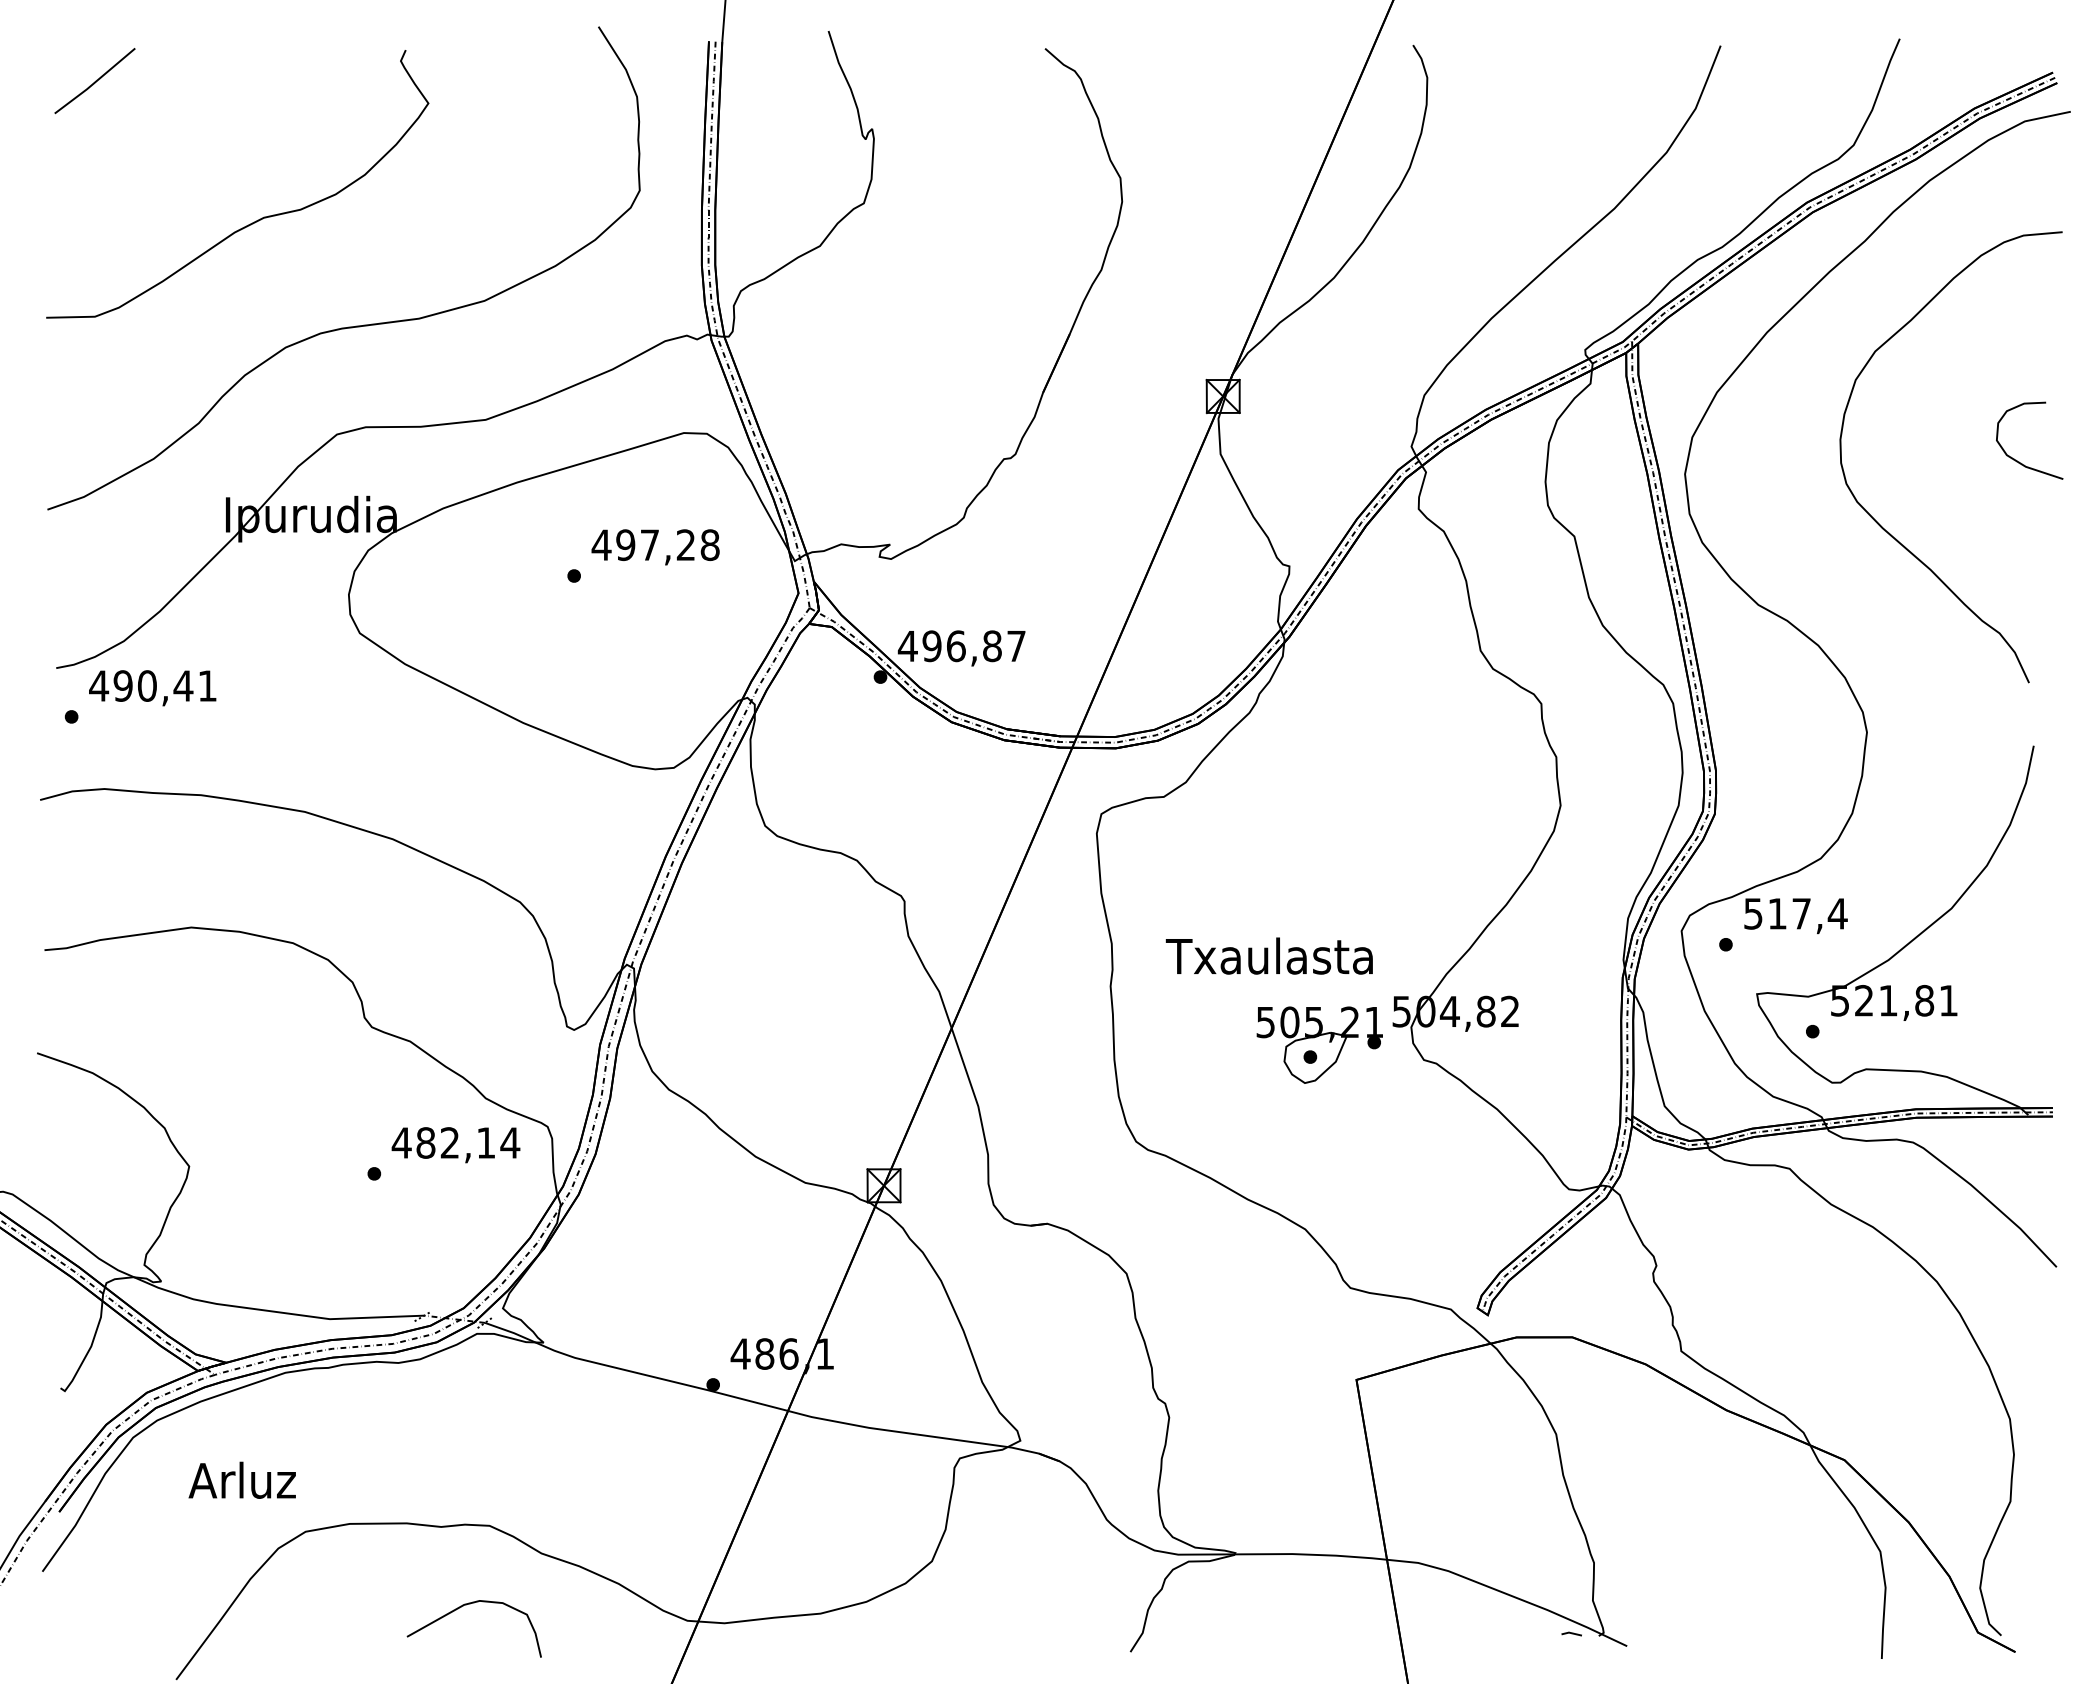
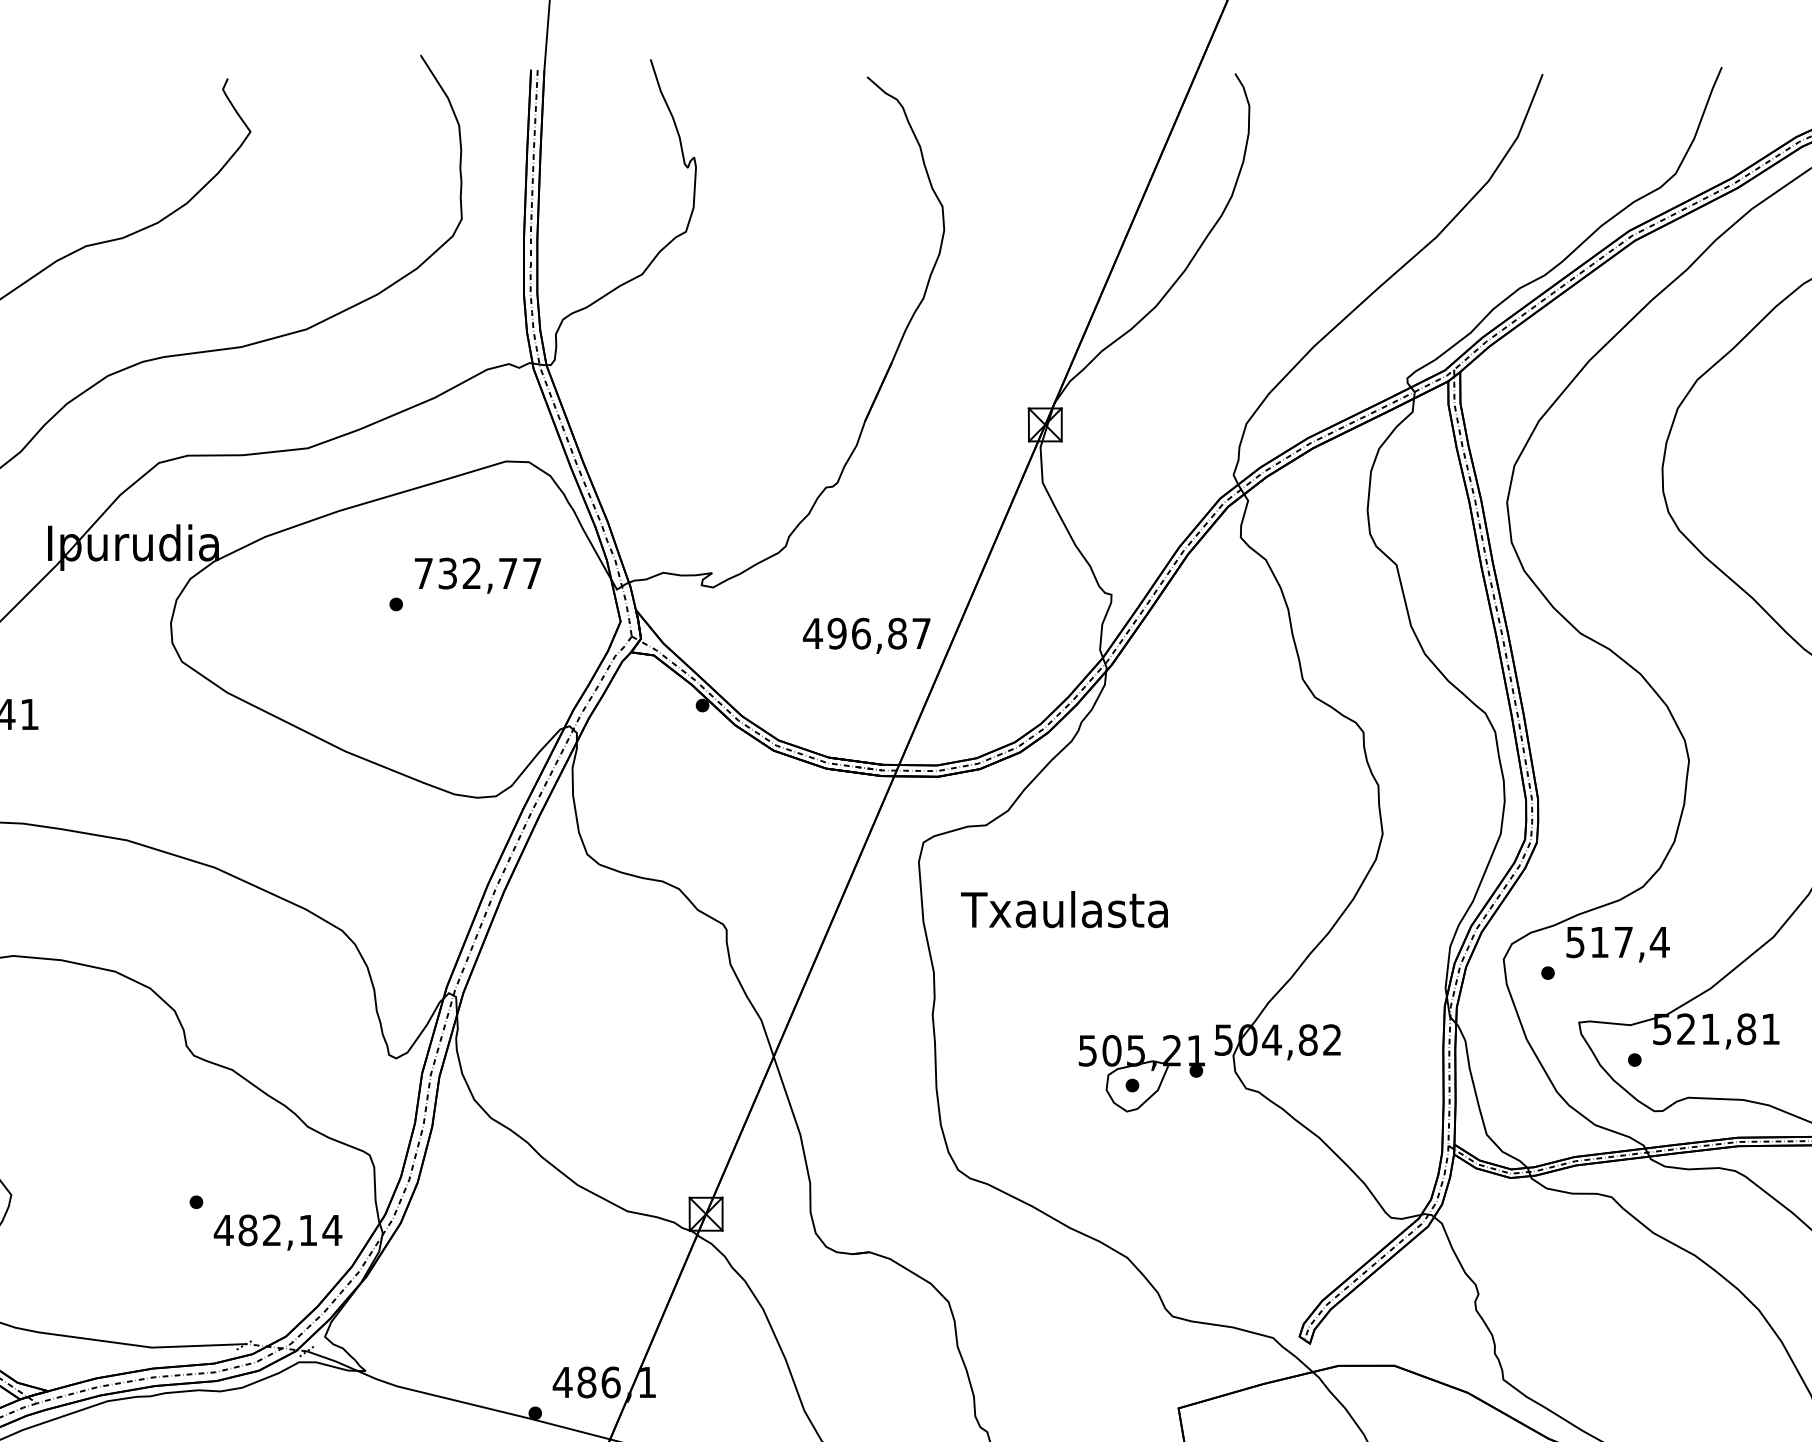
text: (655, 545) -> (477, 573), 497,28 -> 732,77
text: (961, 648) -> (866, 635), moved
text: (1268, 955) -> (1063, 908), moved
text: (455, 1145) -> (277, 1232), moved

